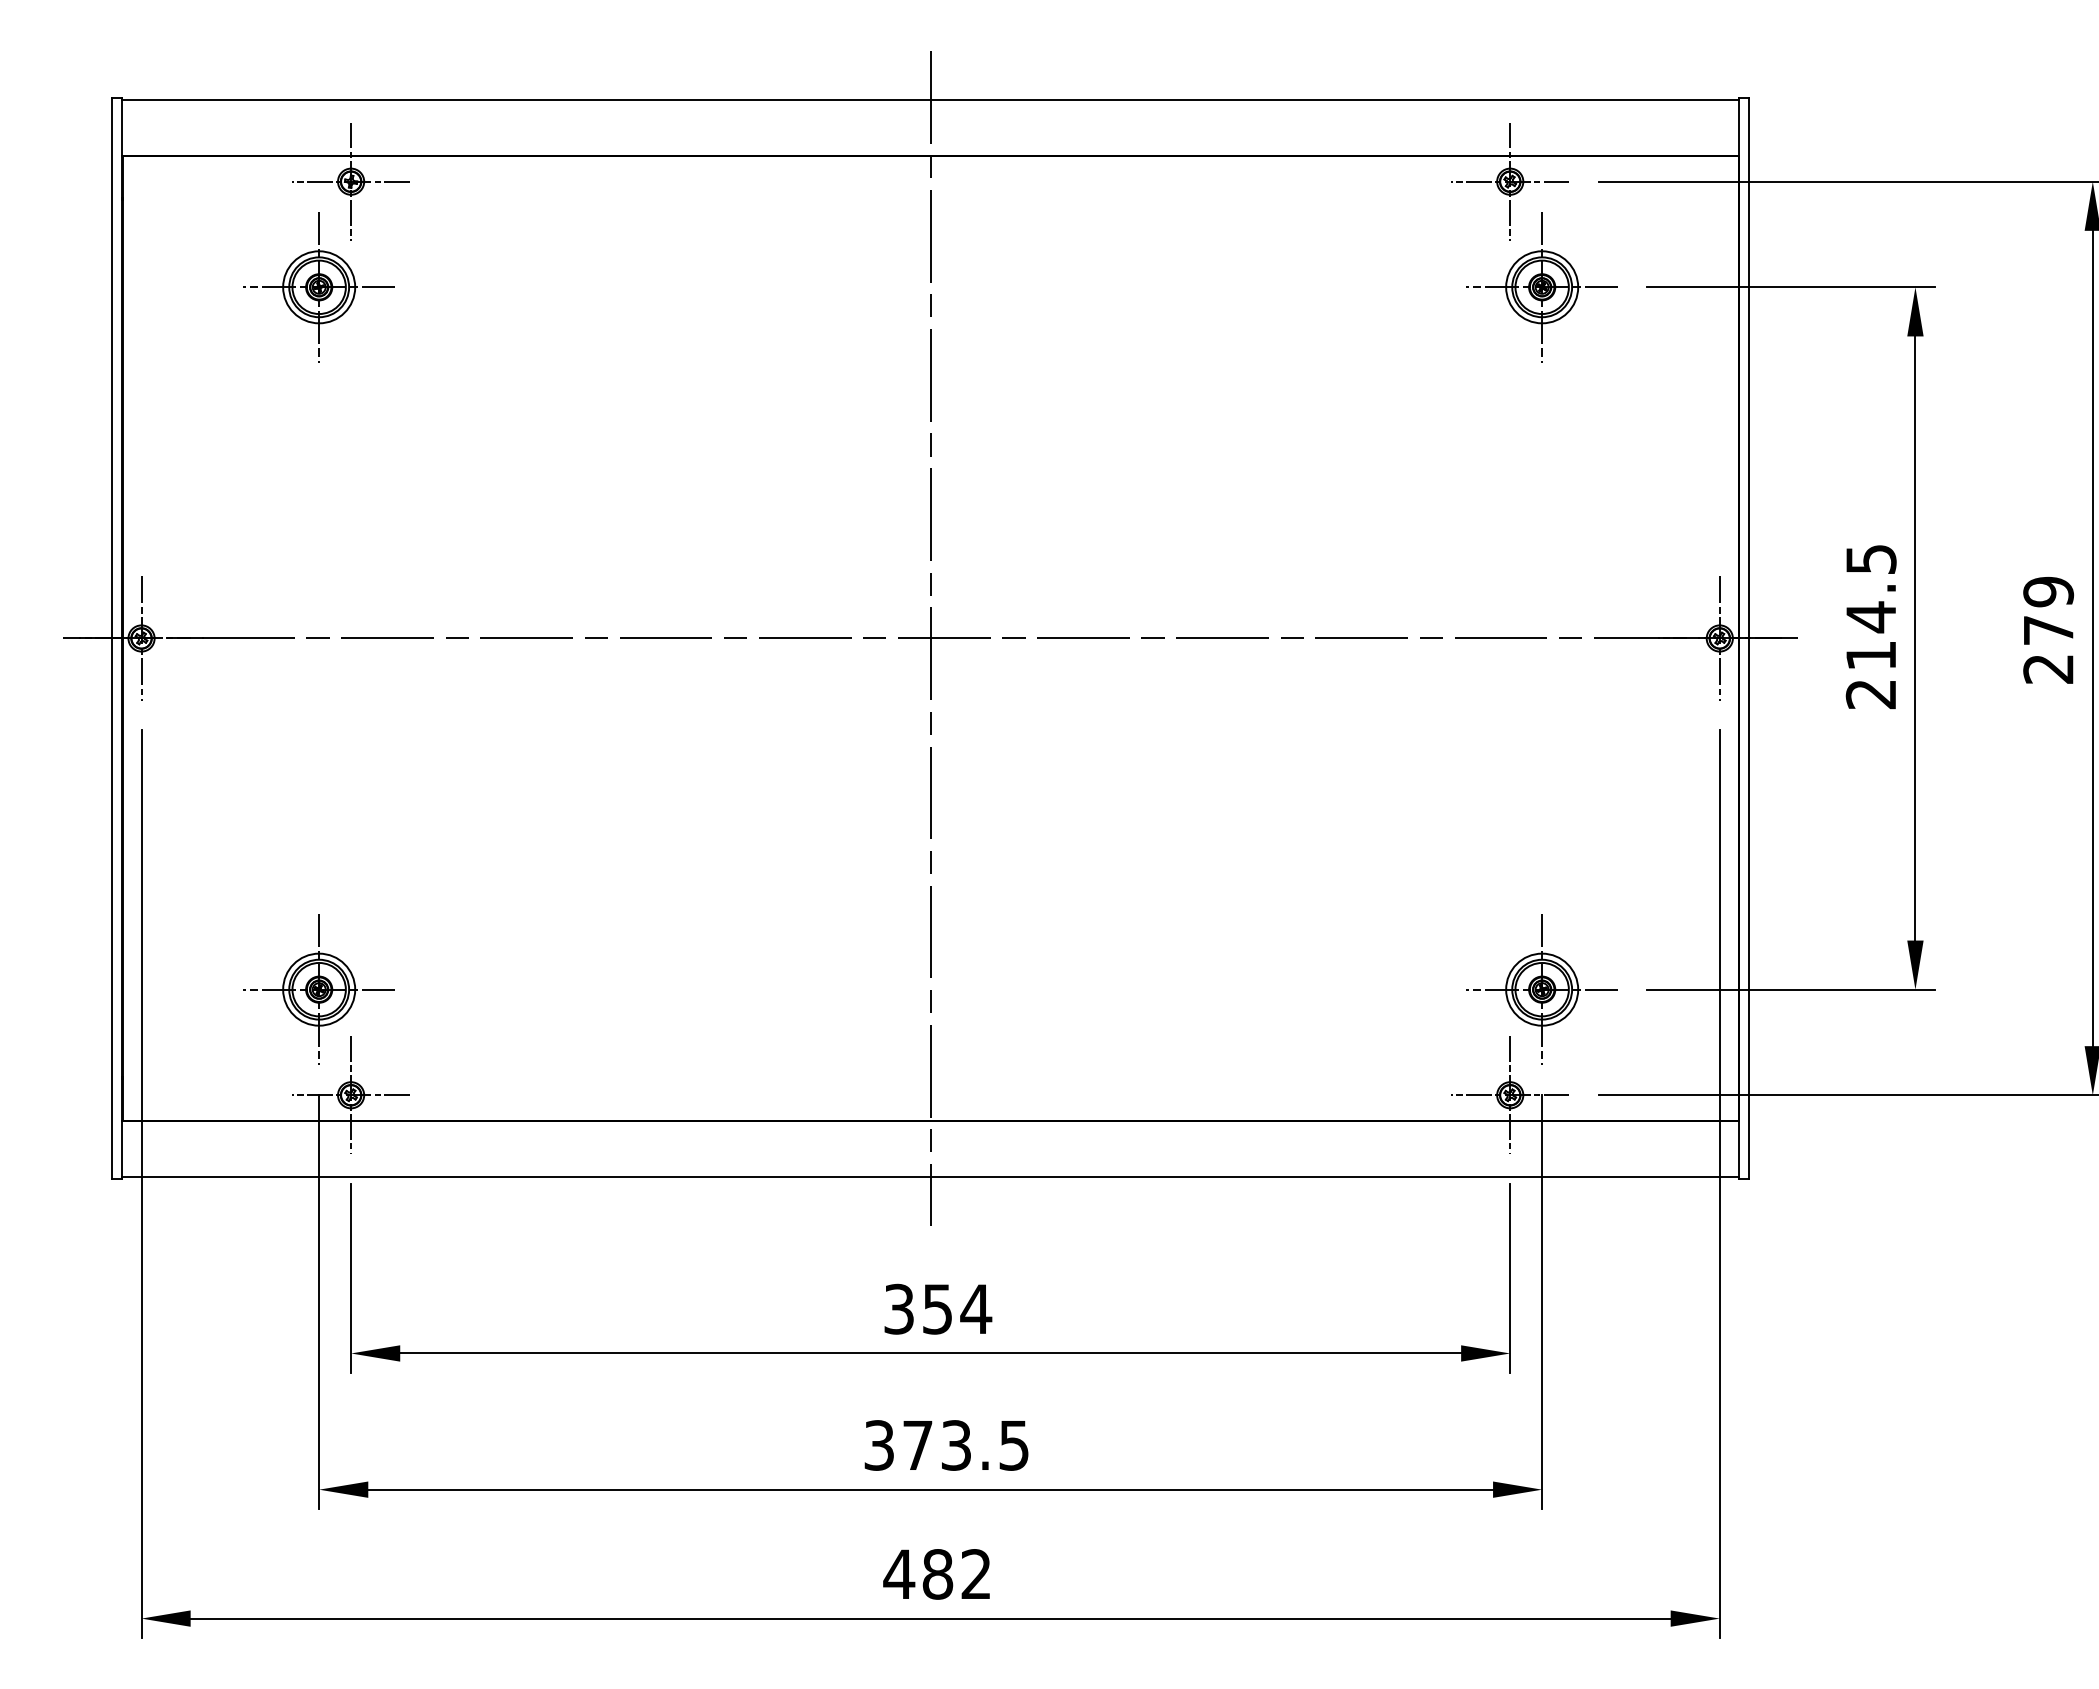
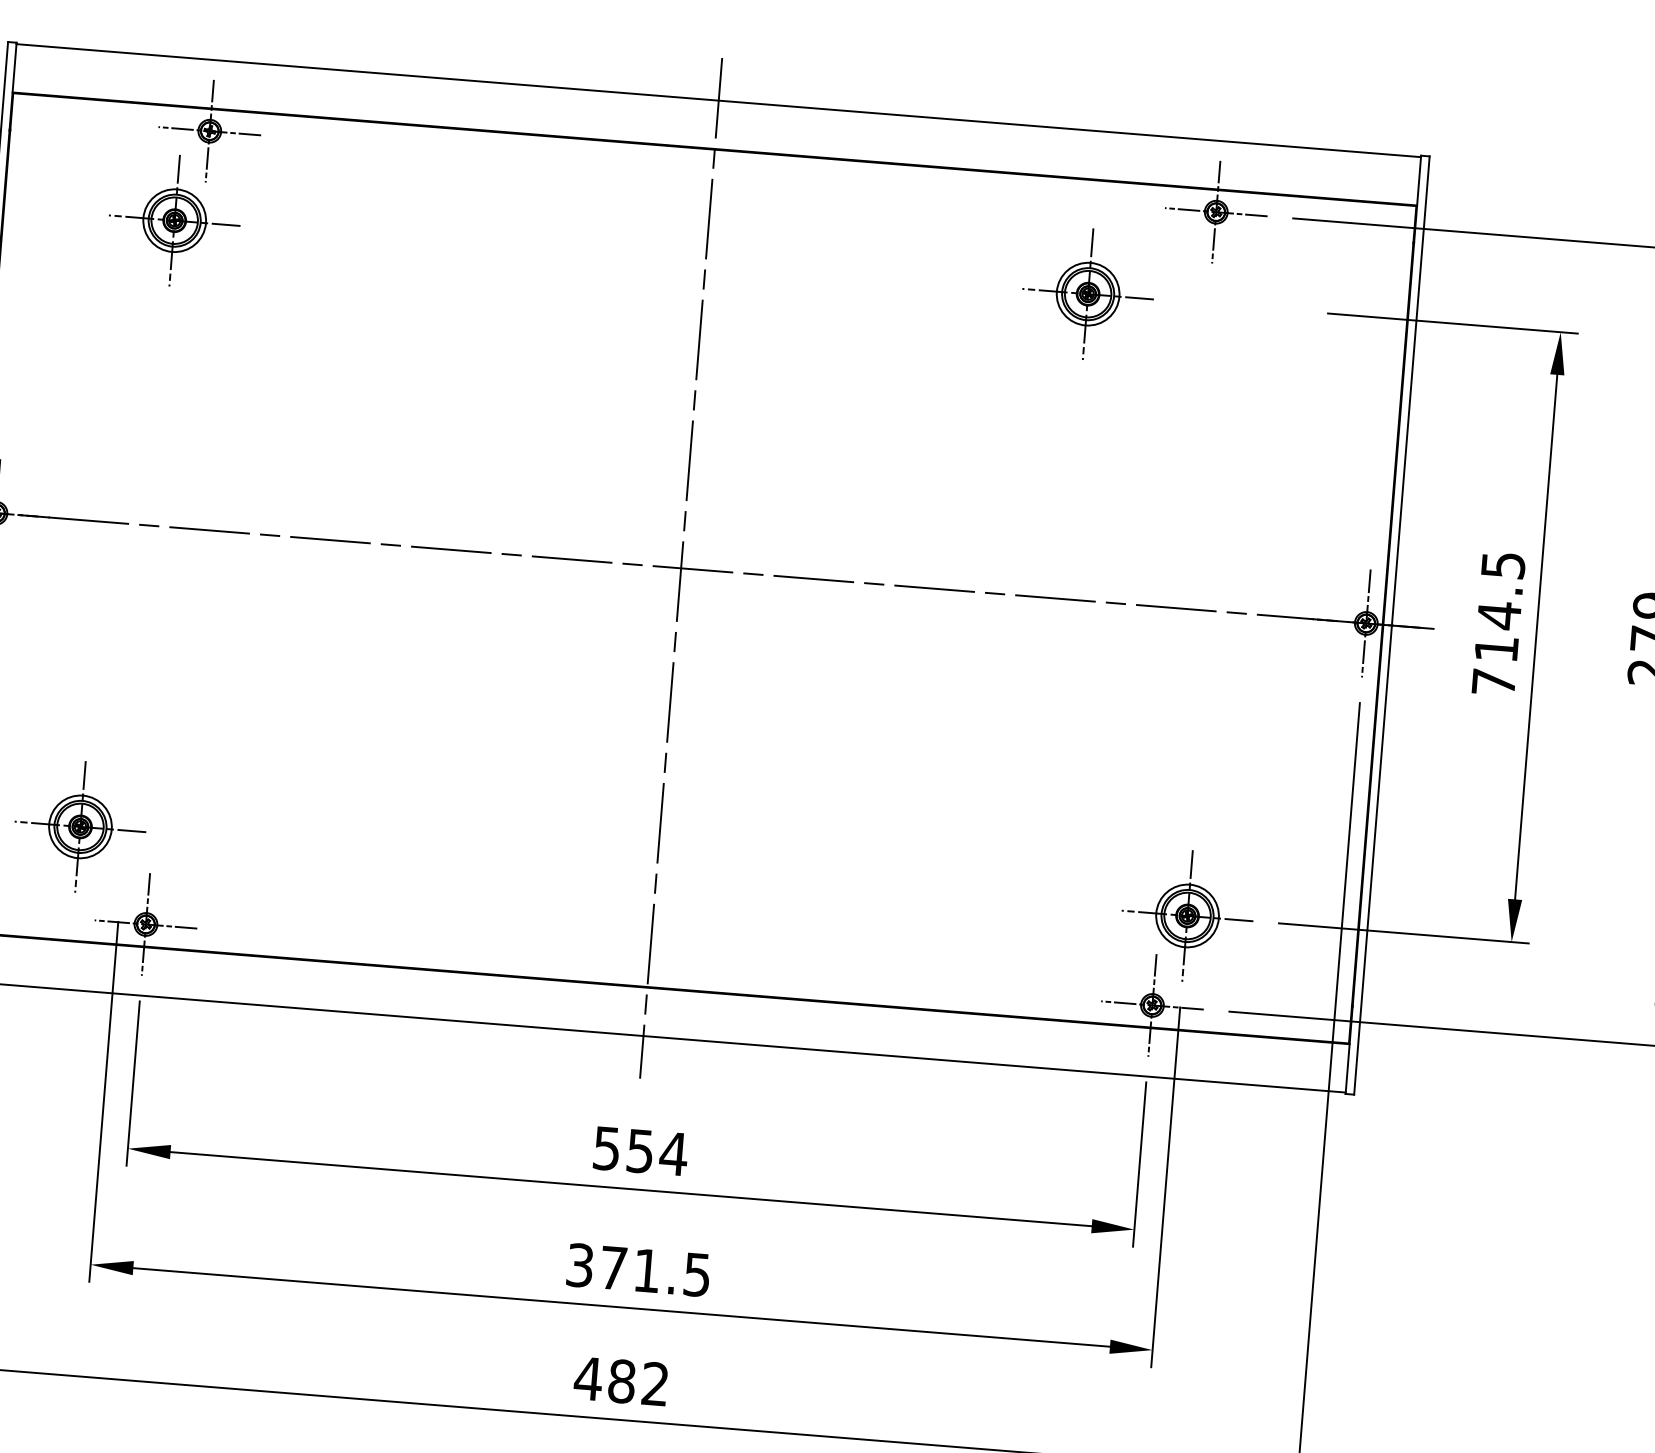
part: (1541, 287) -> (1087, 294), moved
text: (1870, 694) -> (1493, 682), 214.5 -> 714.5
part: (318, 989) -> (79, 826), moved
text: (899, 1308) -> (607, 1147), 354 -> 554
text: (956, 1445) -> (647, 1270), 373.5 -> 371.5

